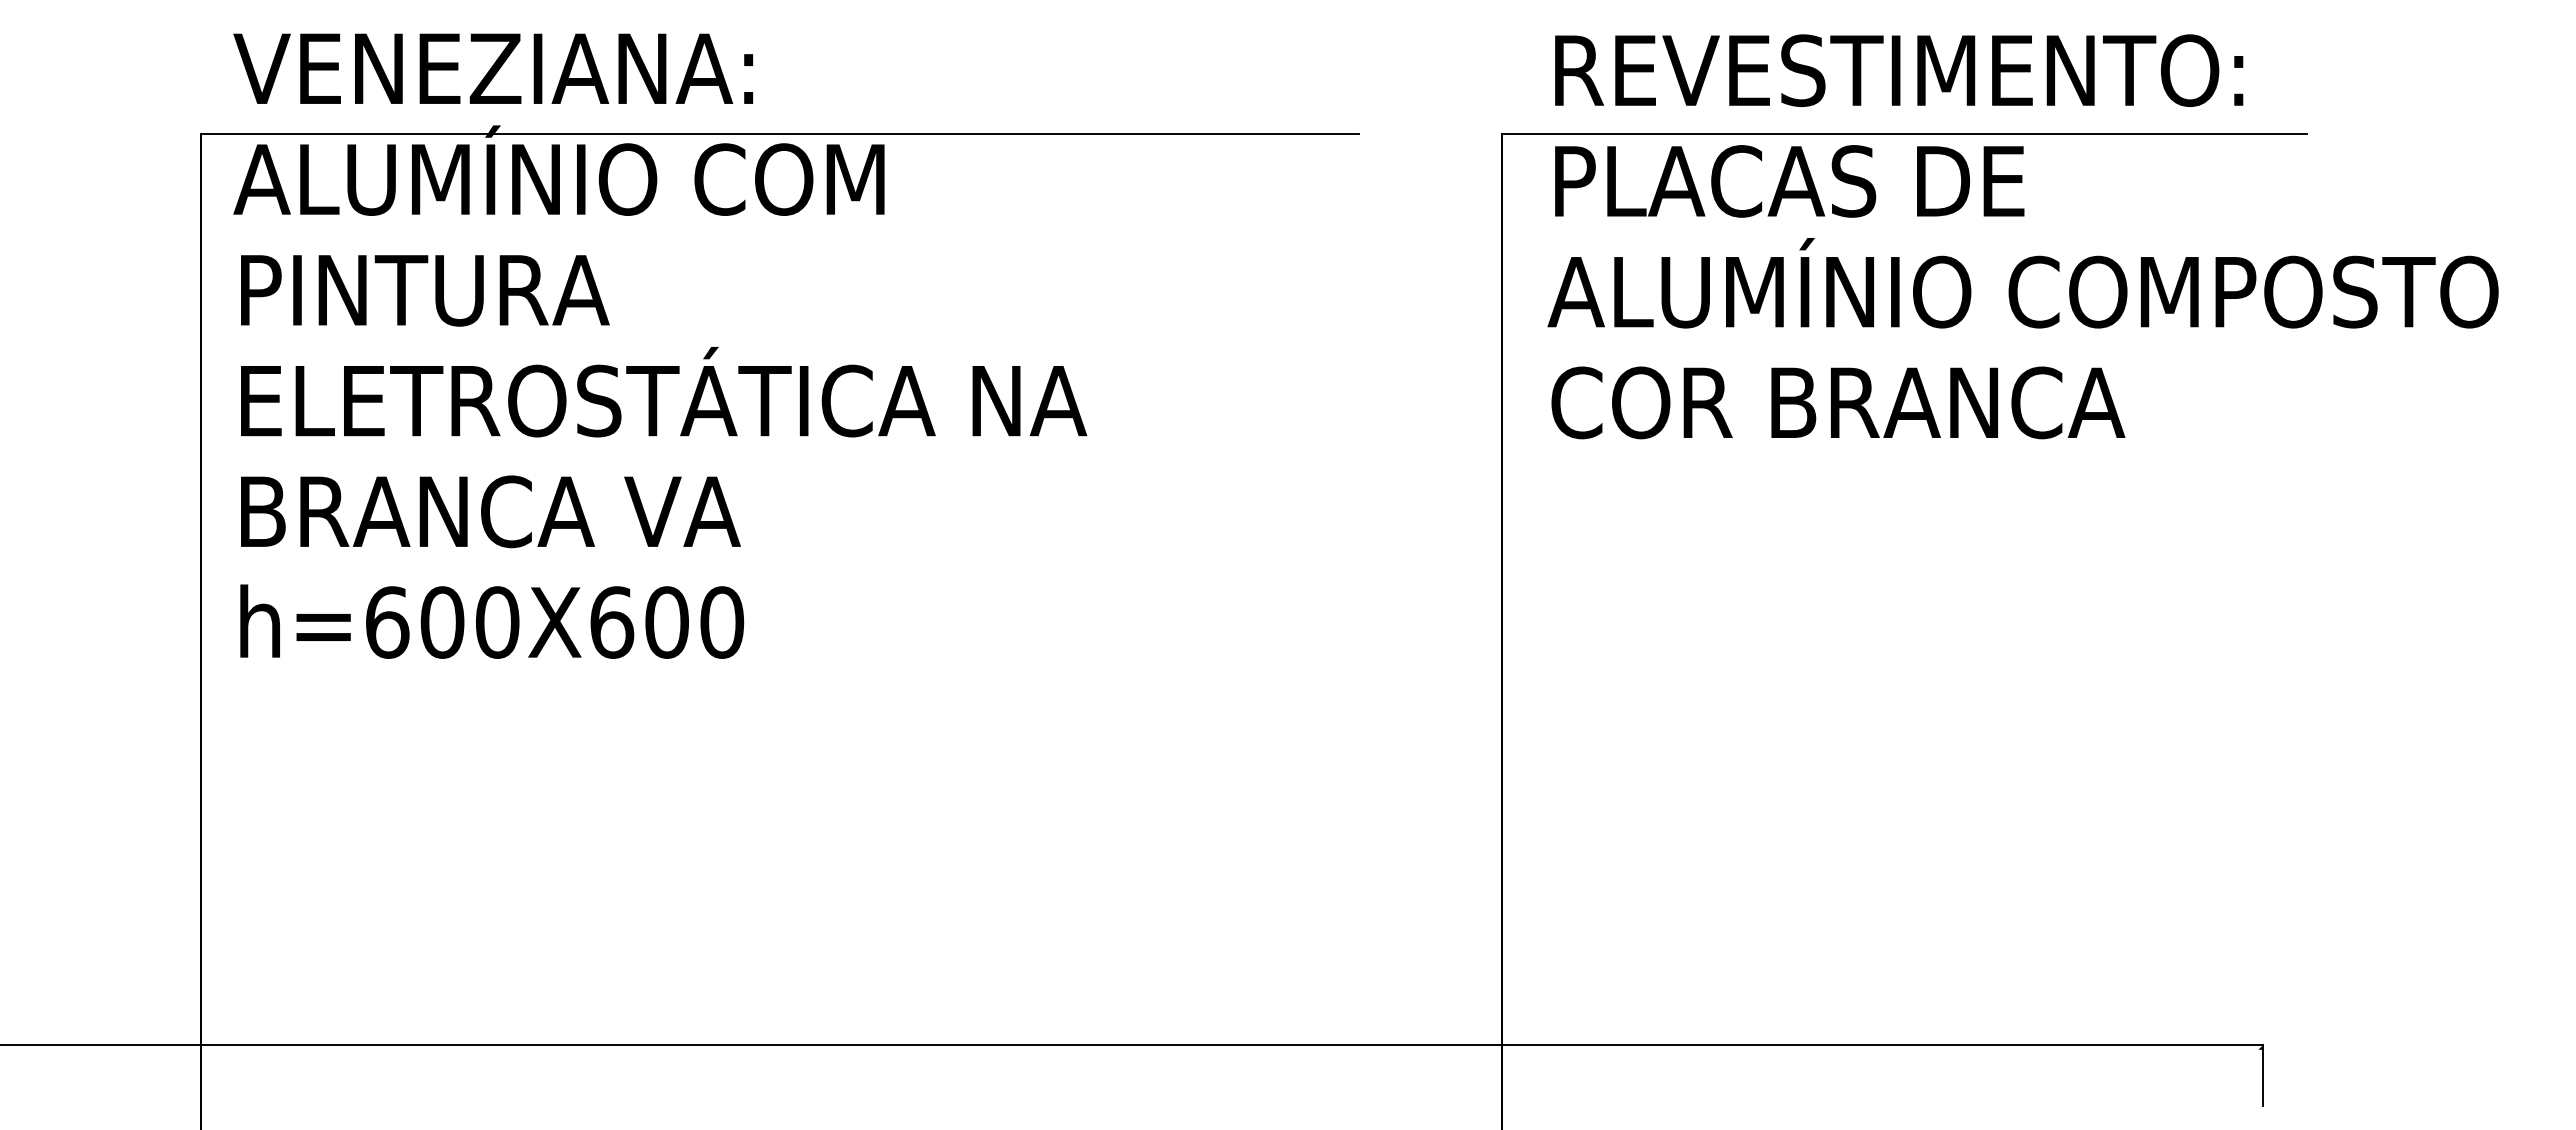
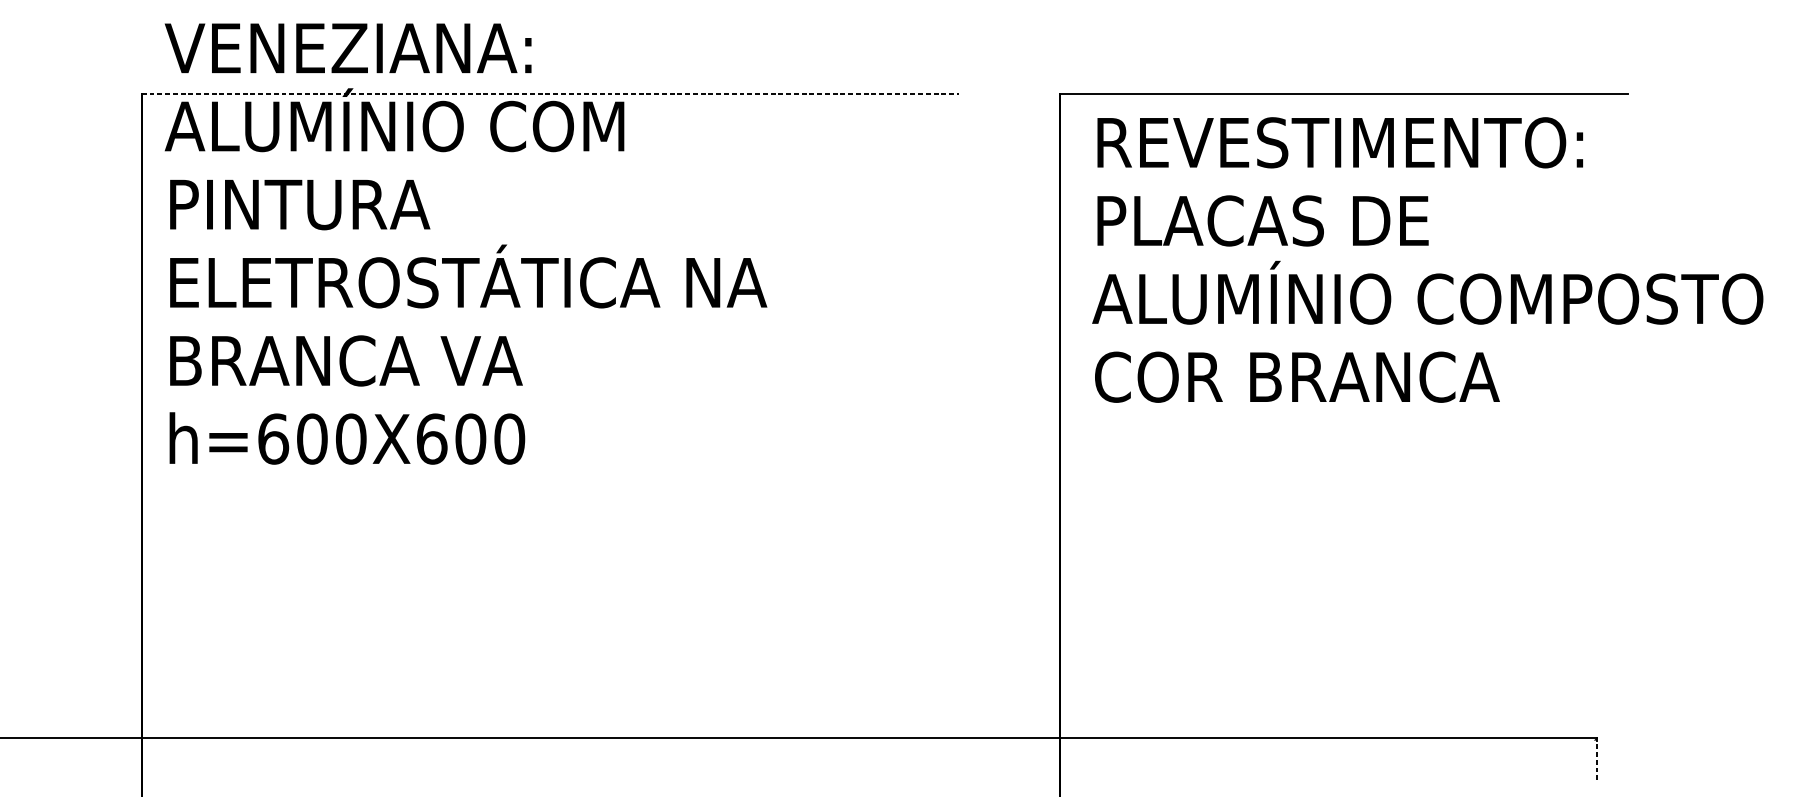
line: (779, 133) -> (550, 93), solid -> dashed
text: (2022, 236) -> (1427, 259), moved
line: (2262, 1077) -> (1596, 760), solid -> dashed

